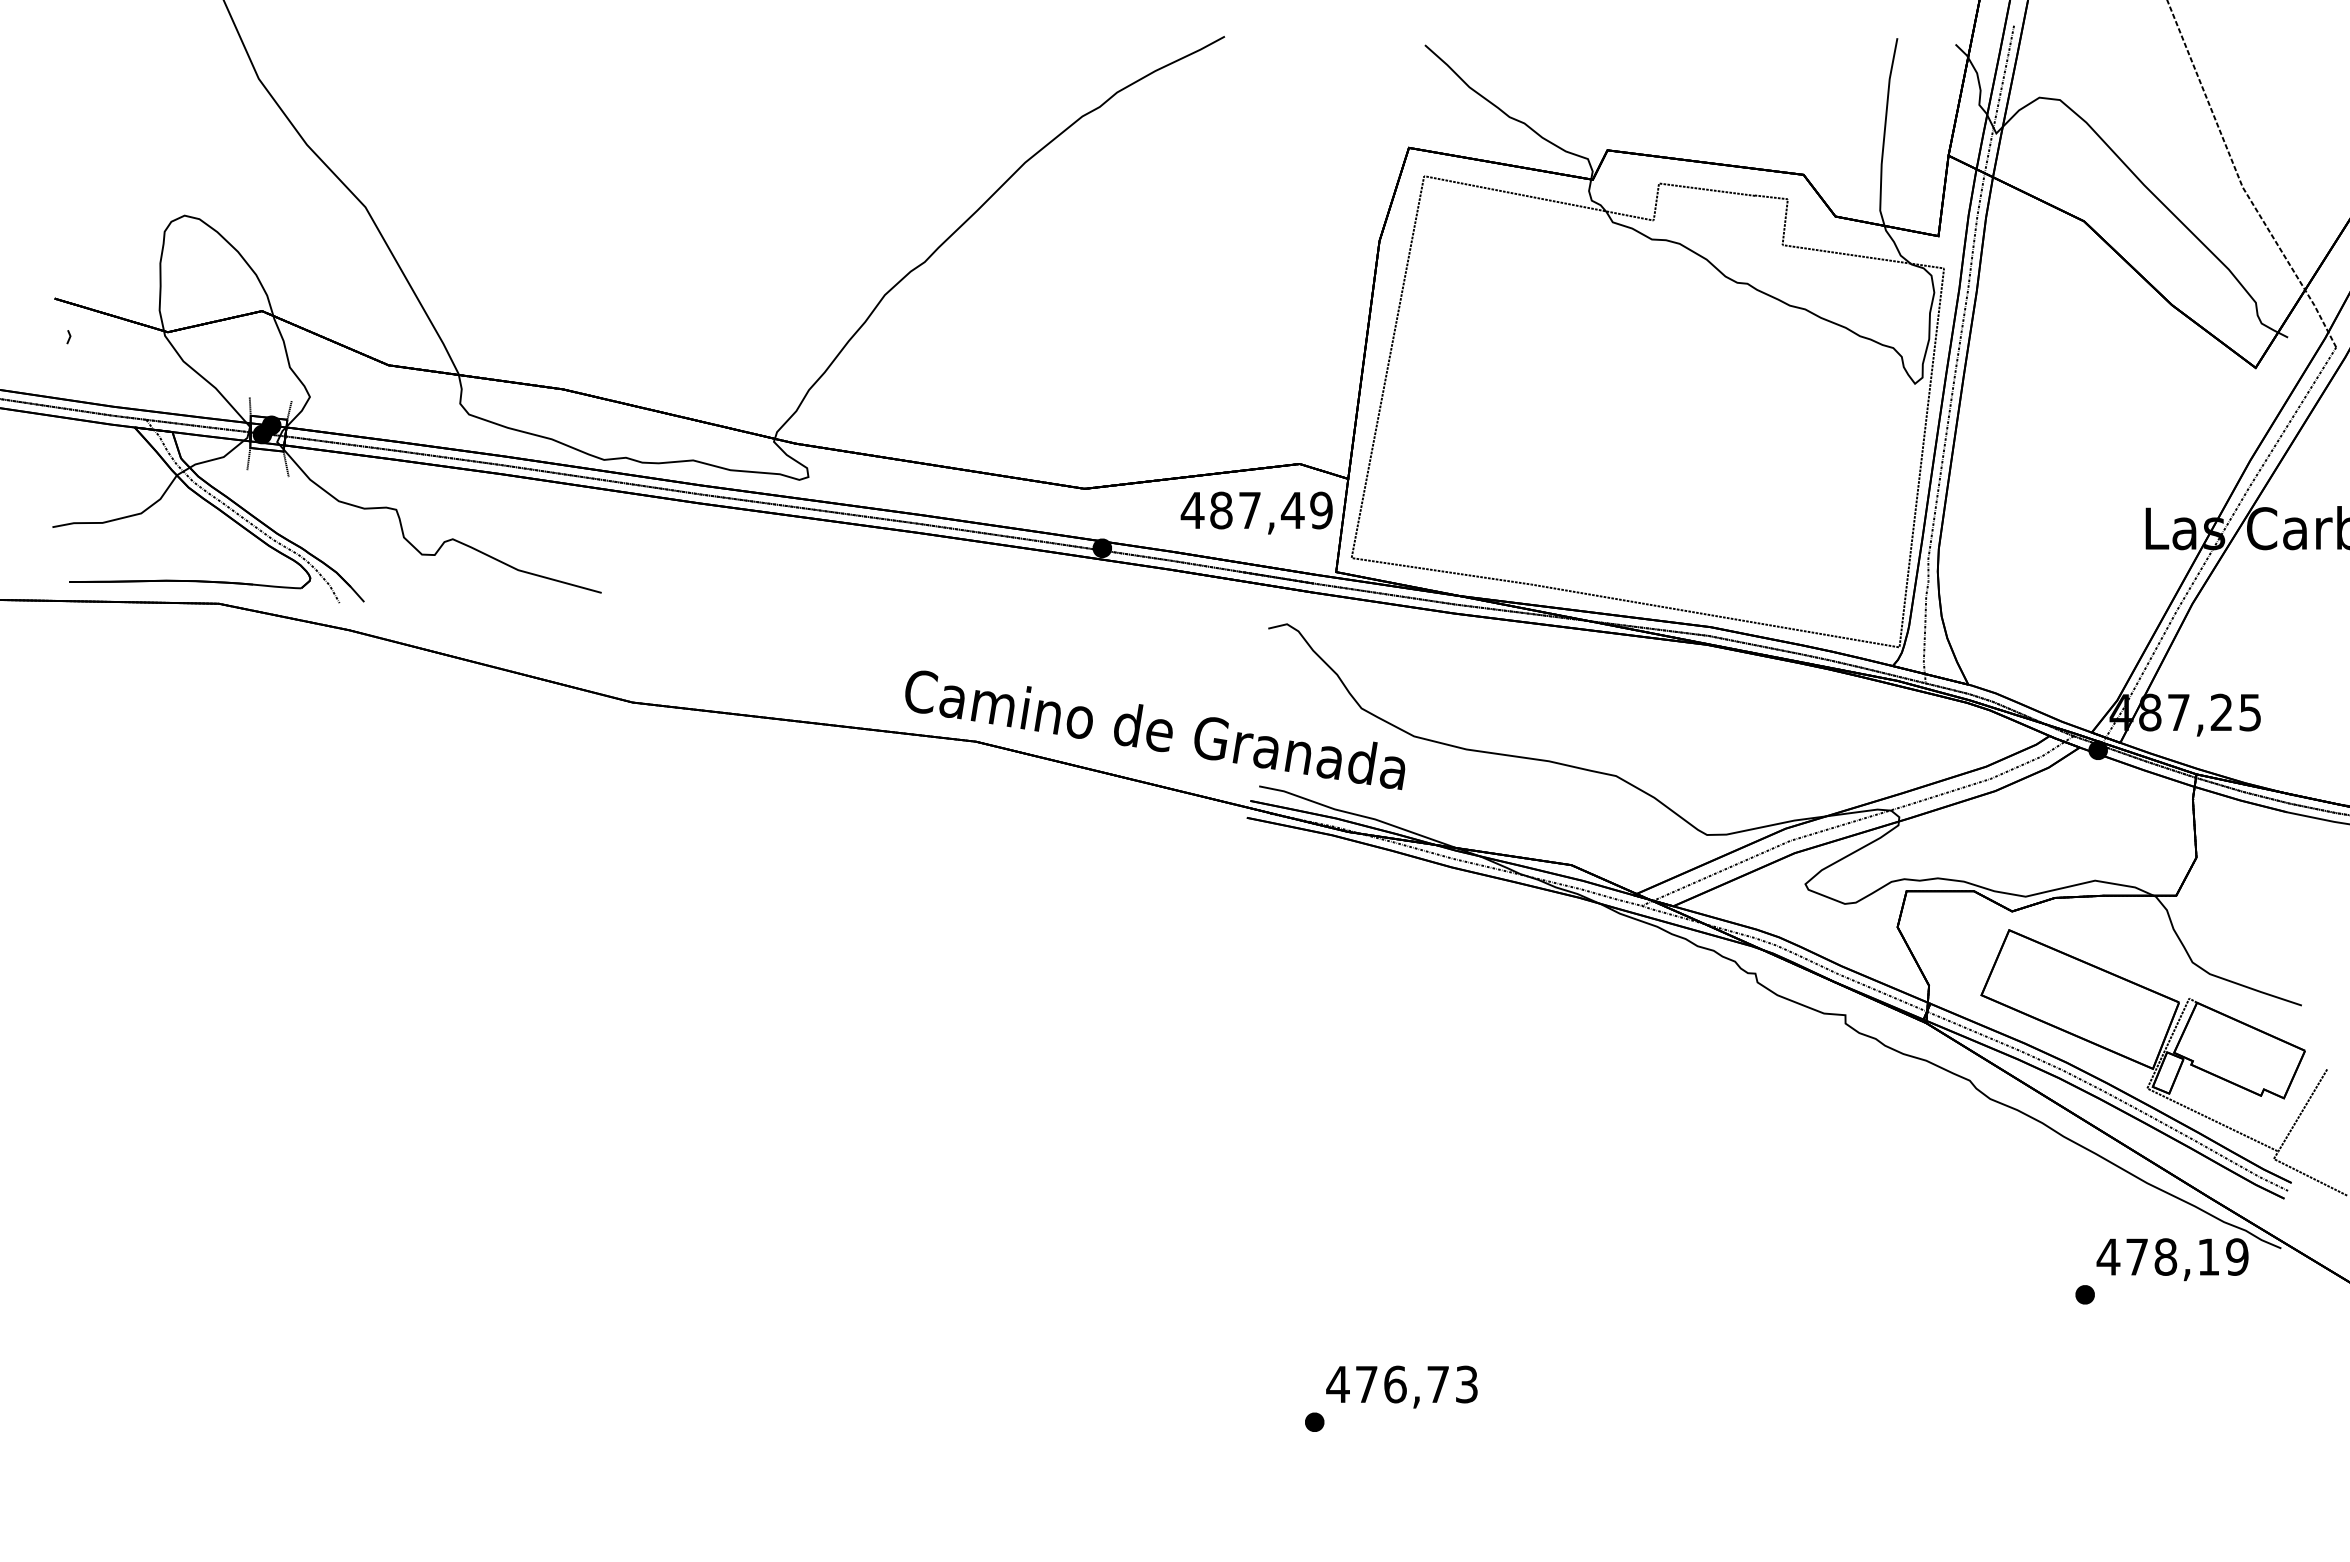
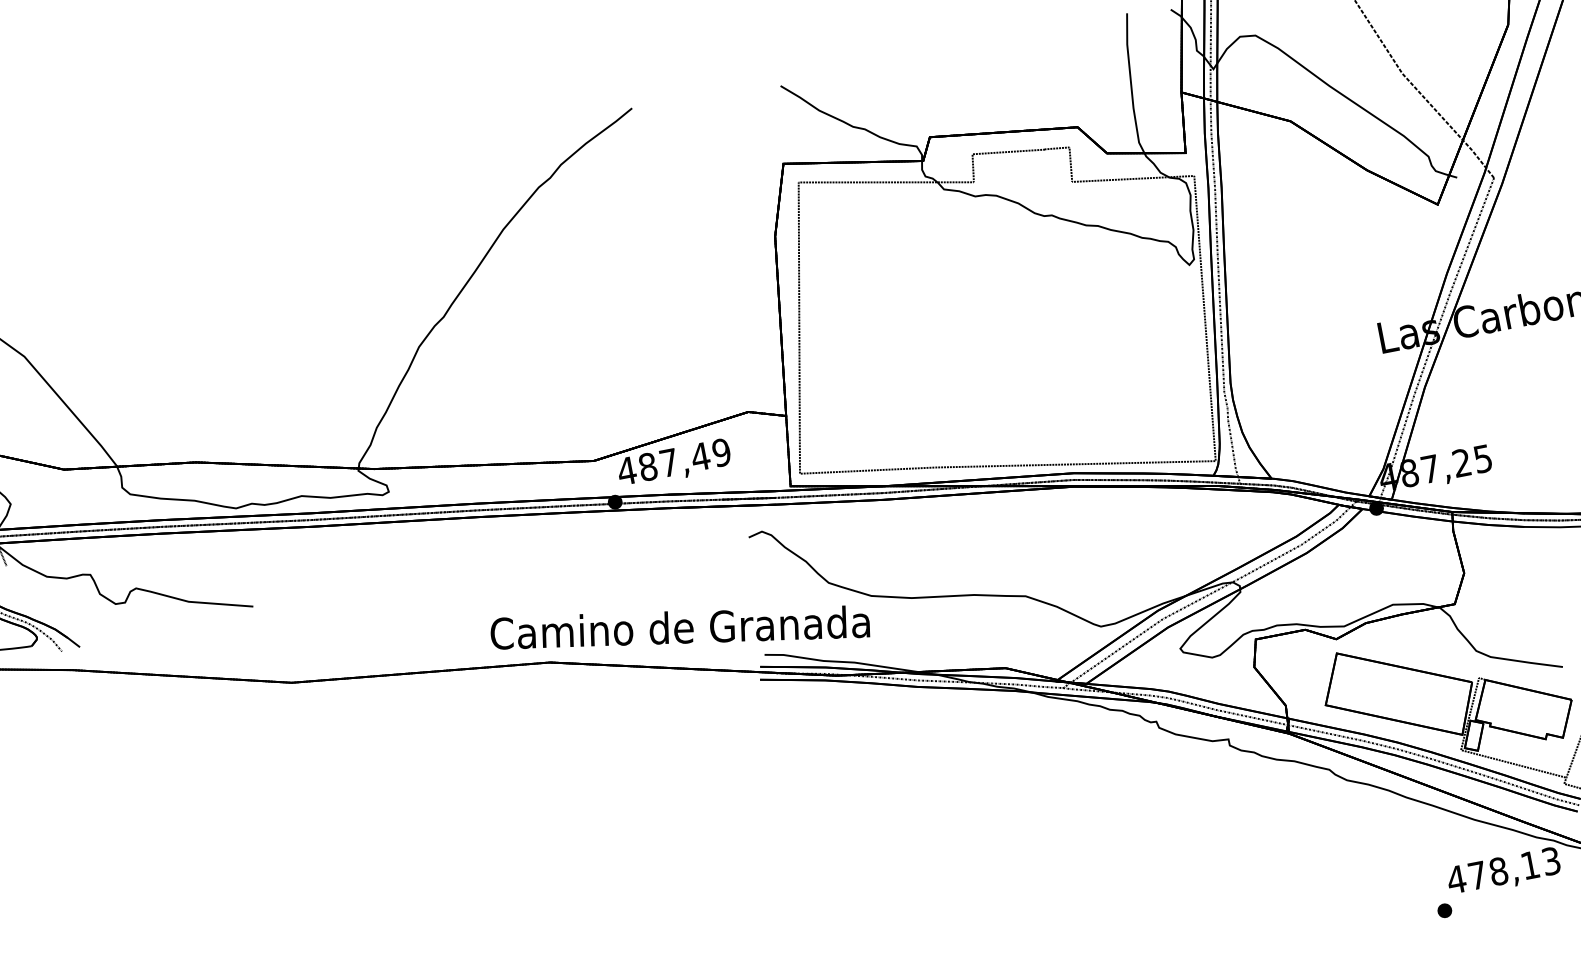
text: (1256, 512) -> (674, 463), moved
text: (2237, 1256) -> (1551, 860), 478,19 -> 478,13

